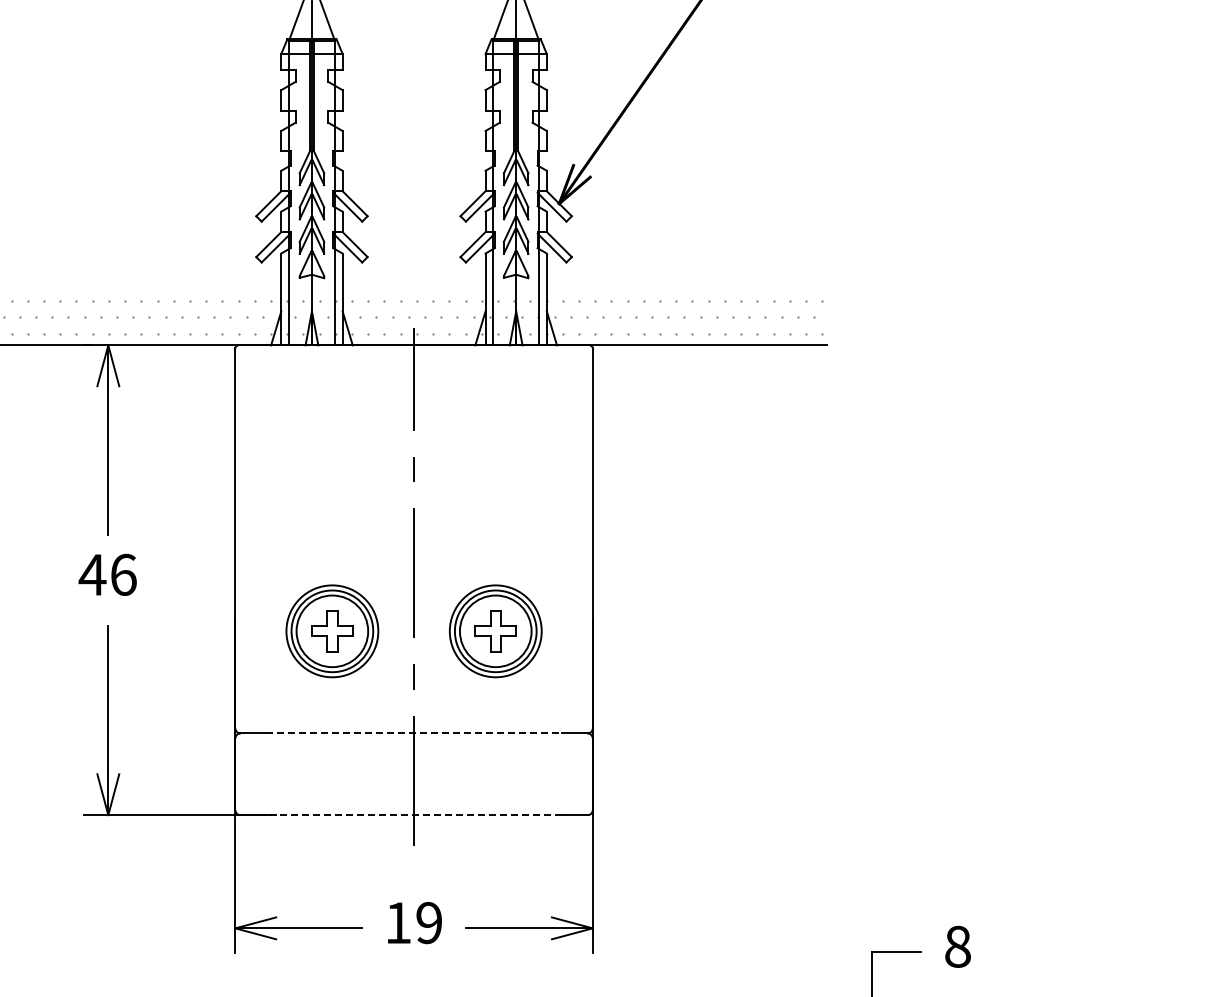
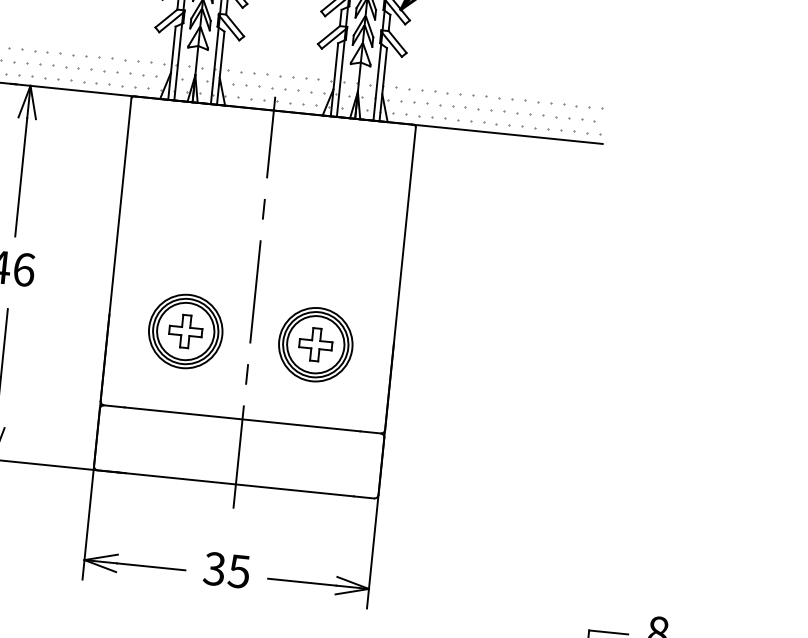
line: (414, 733) -> (242, 419), dashed -> solid
line: (413, 815) -> (235, 484), dashed -> solid
text: (413, 923) -> (226, 570), 19 -> 35

